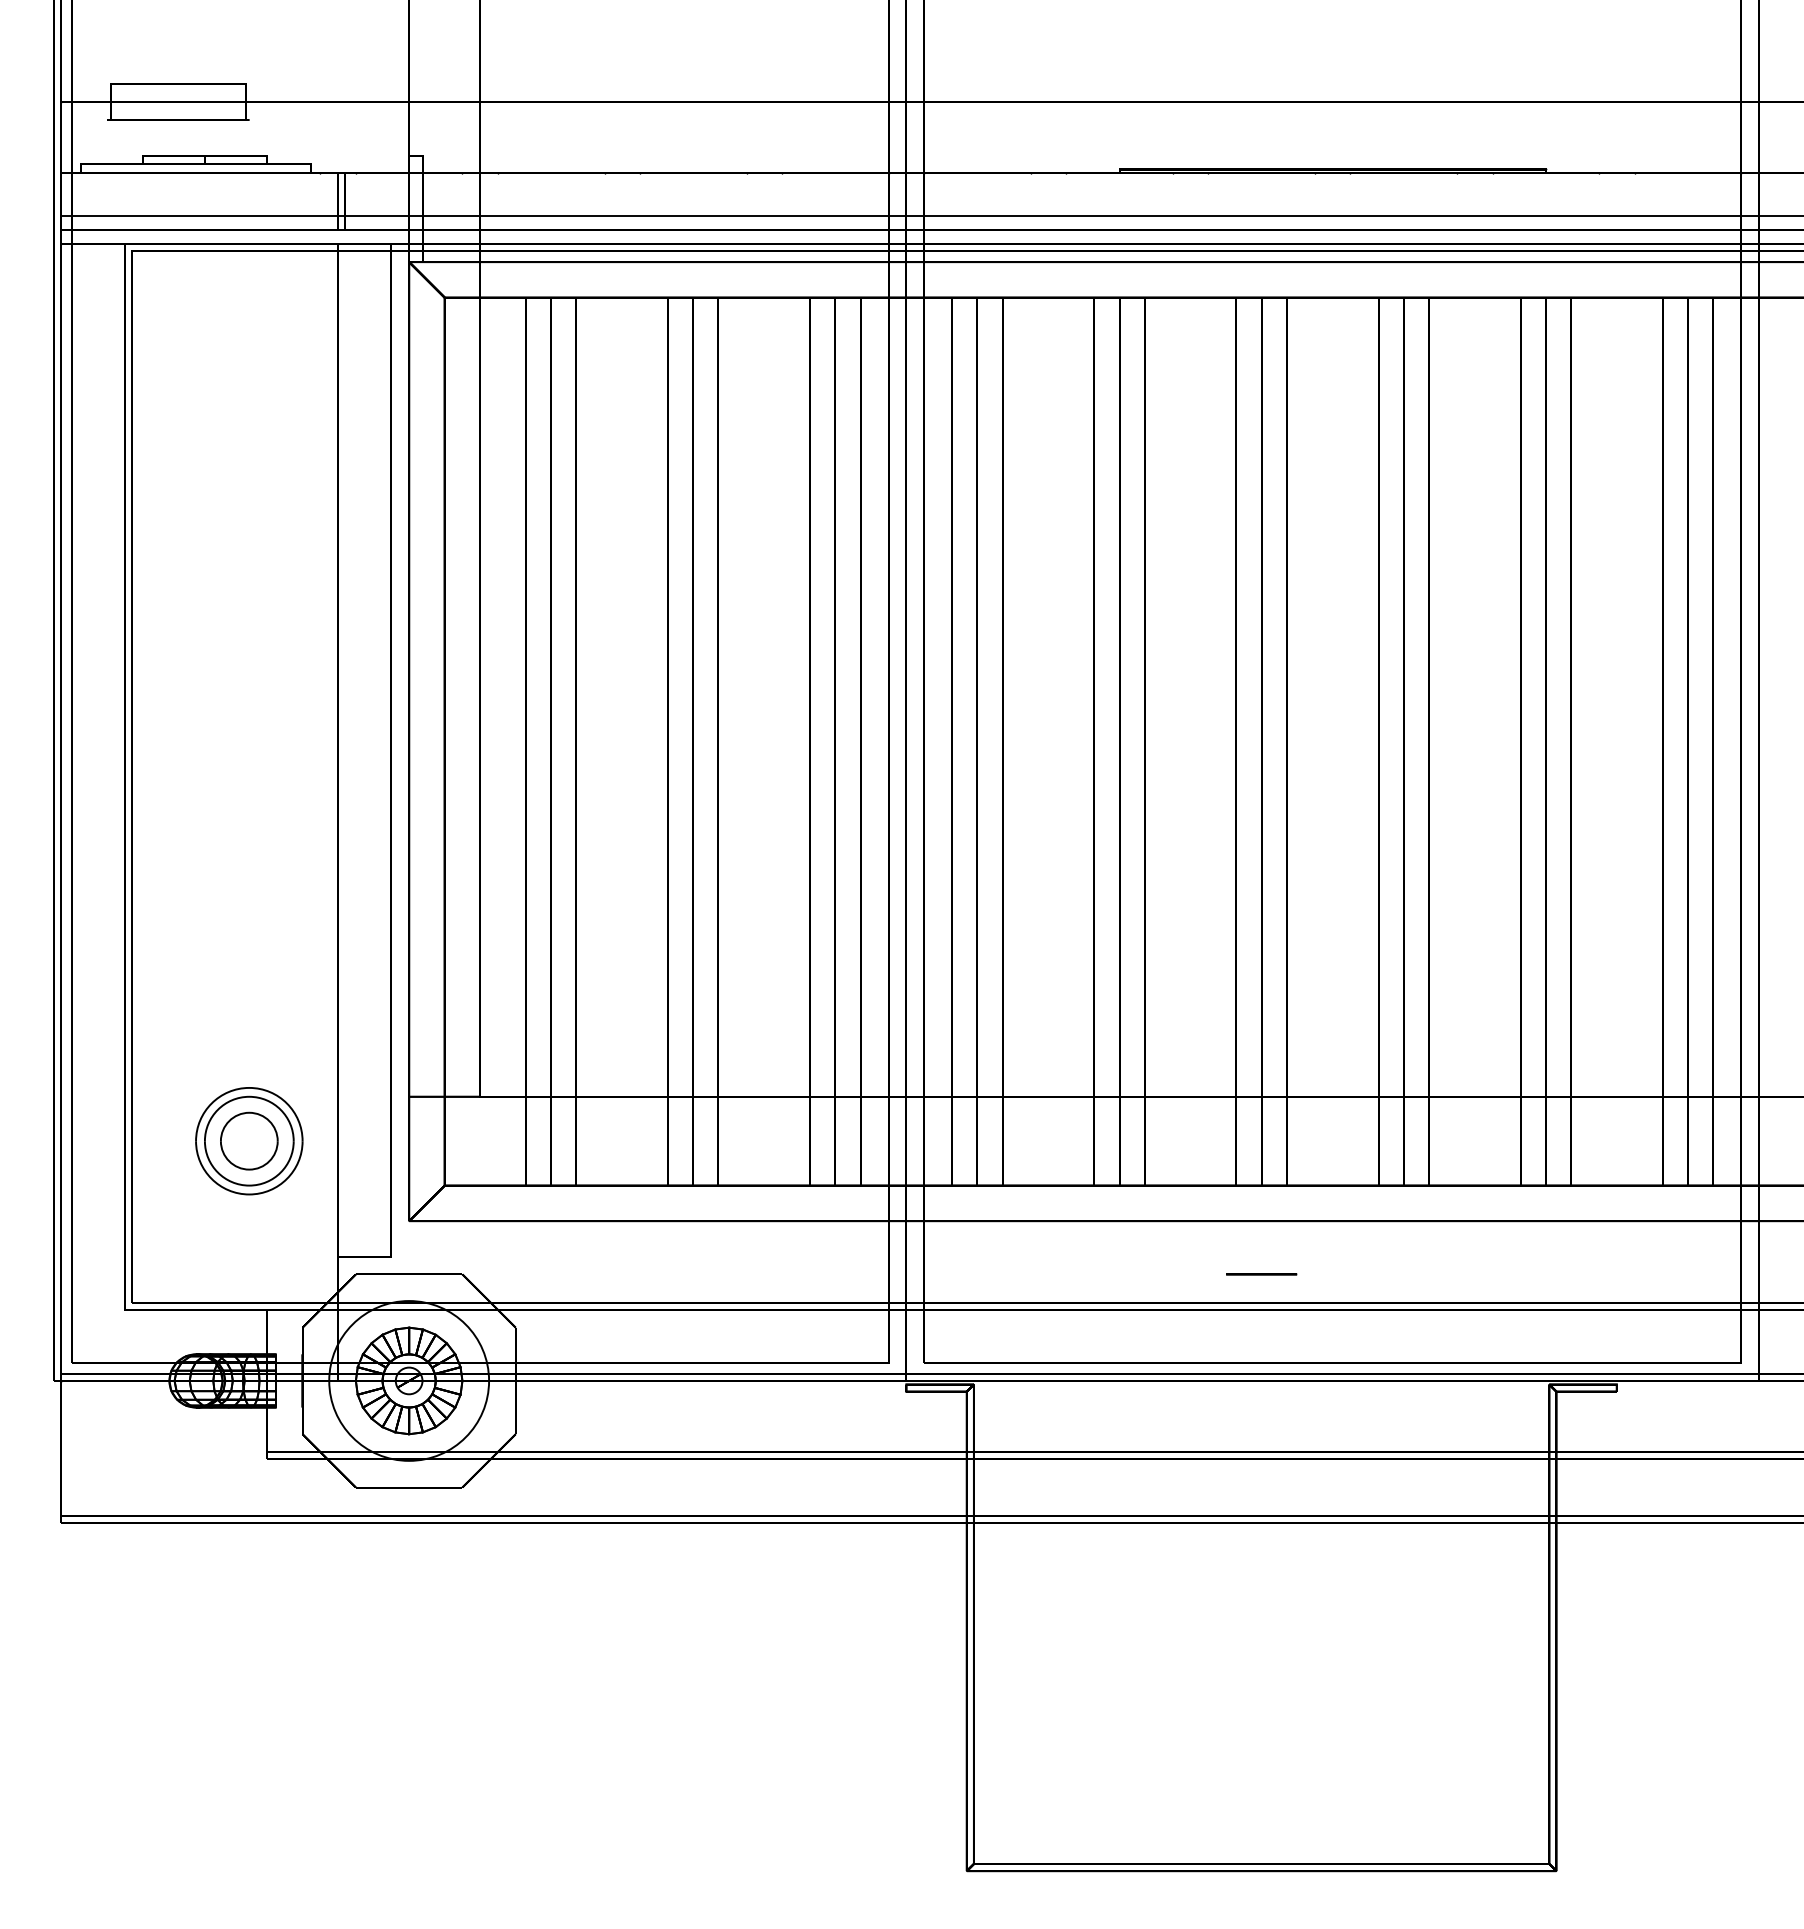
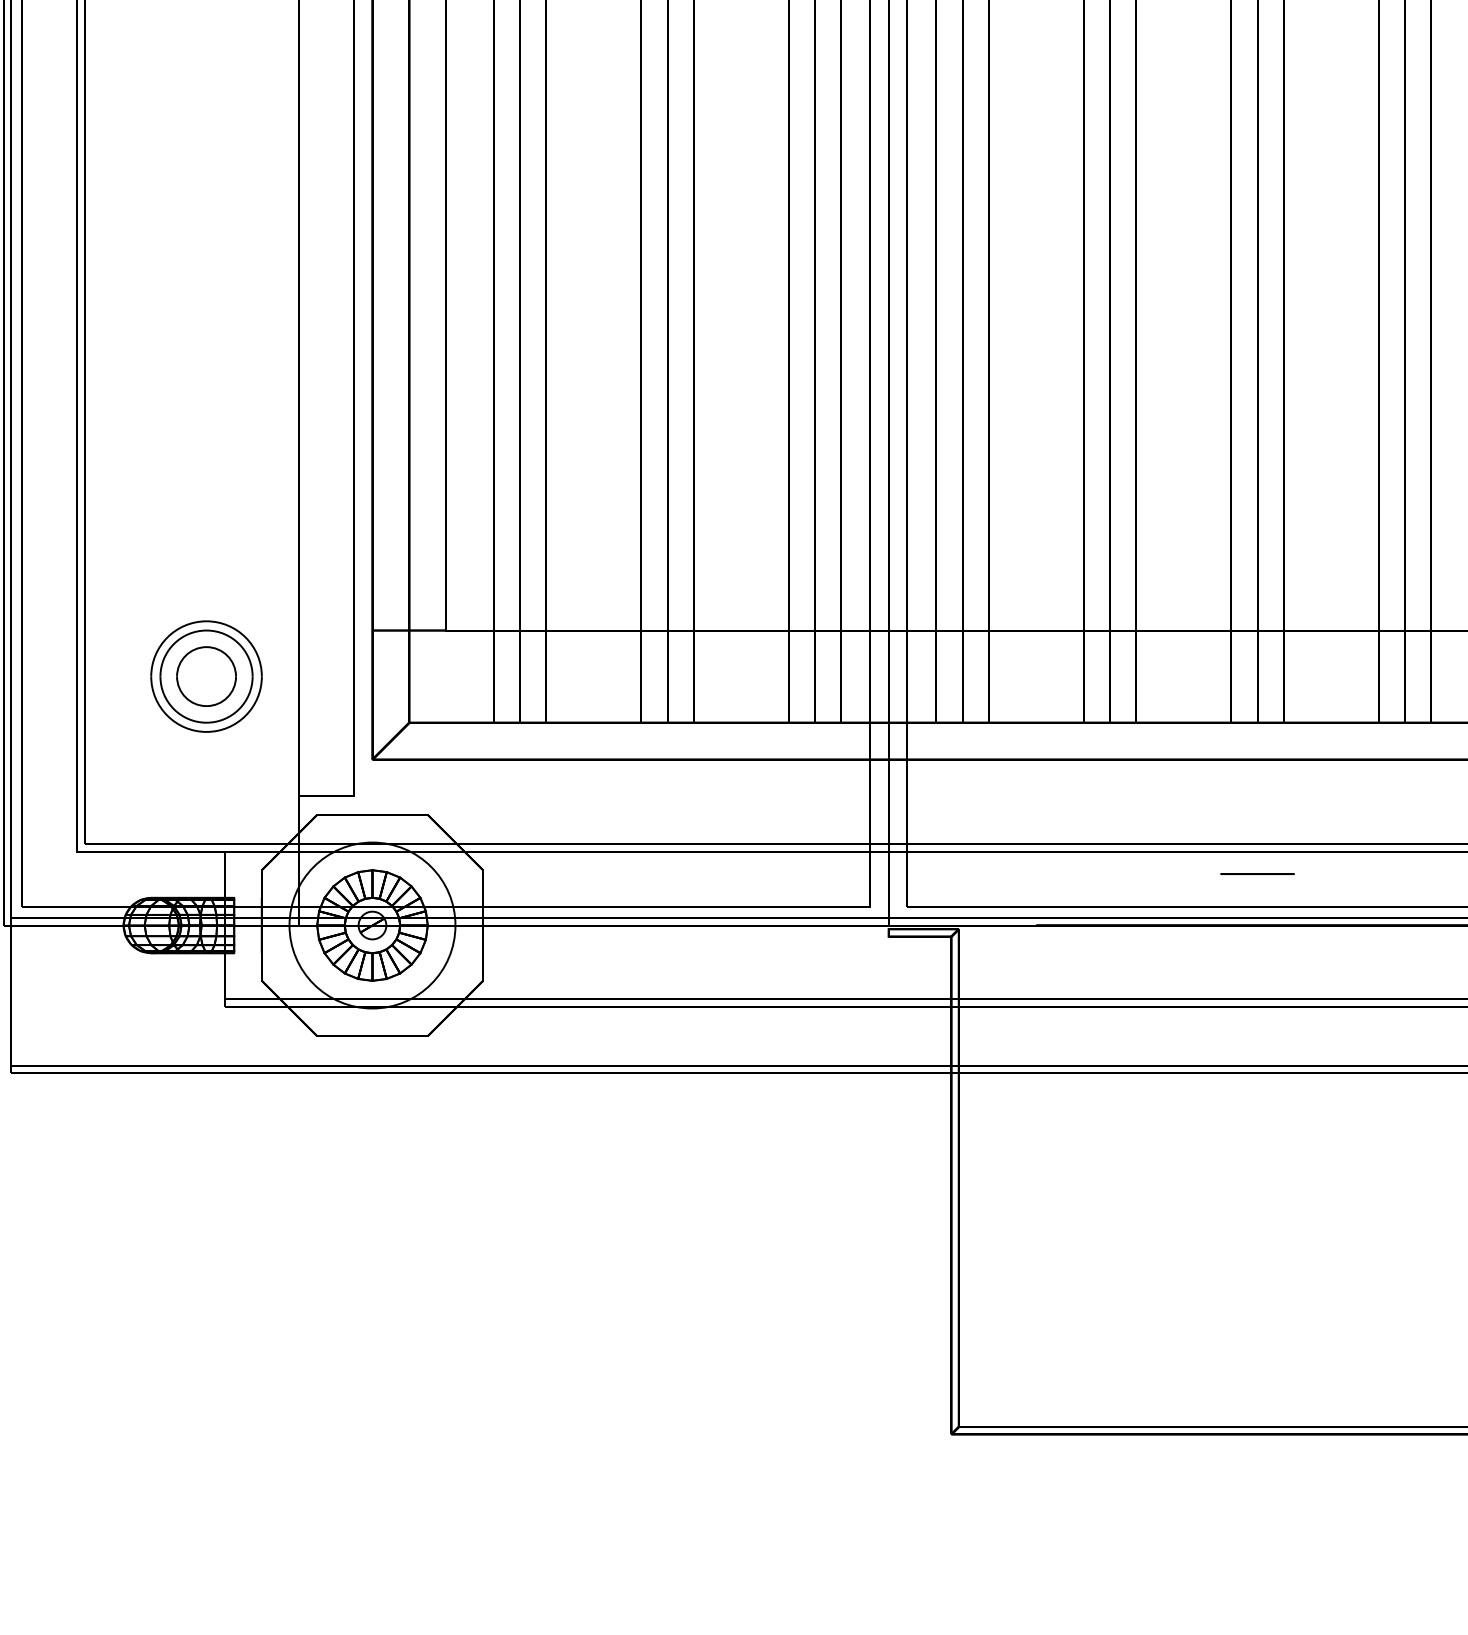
circle: (1261, 1274) -> (1257, 874), moved

